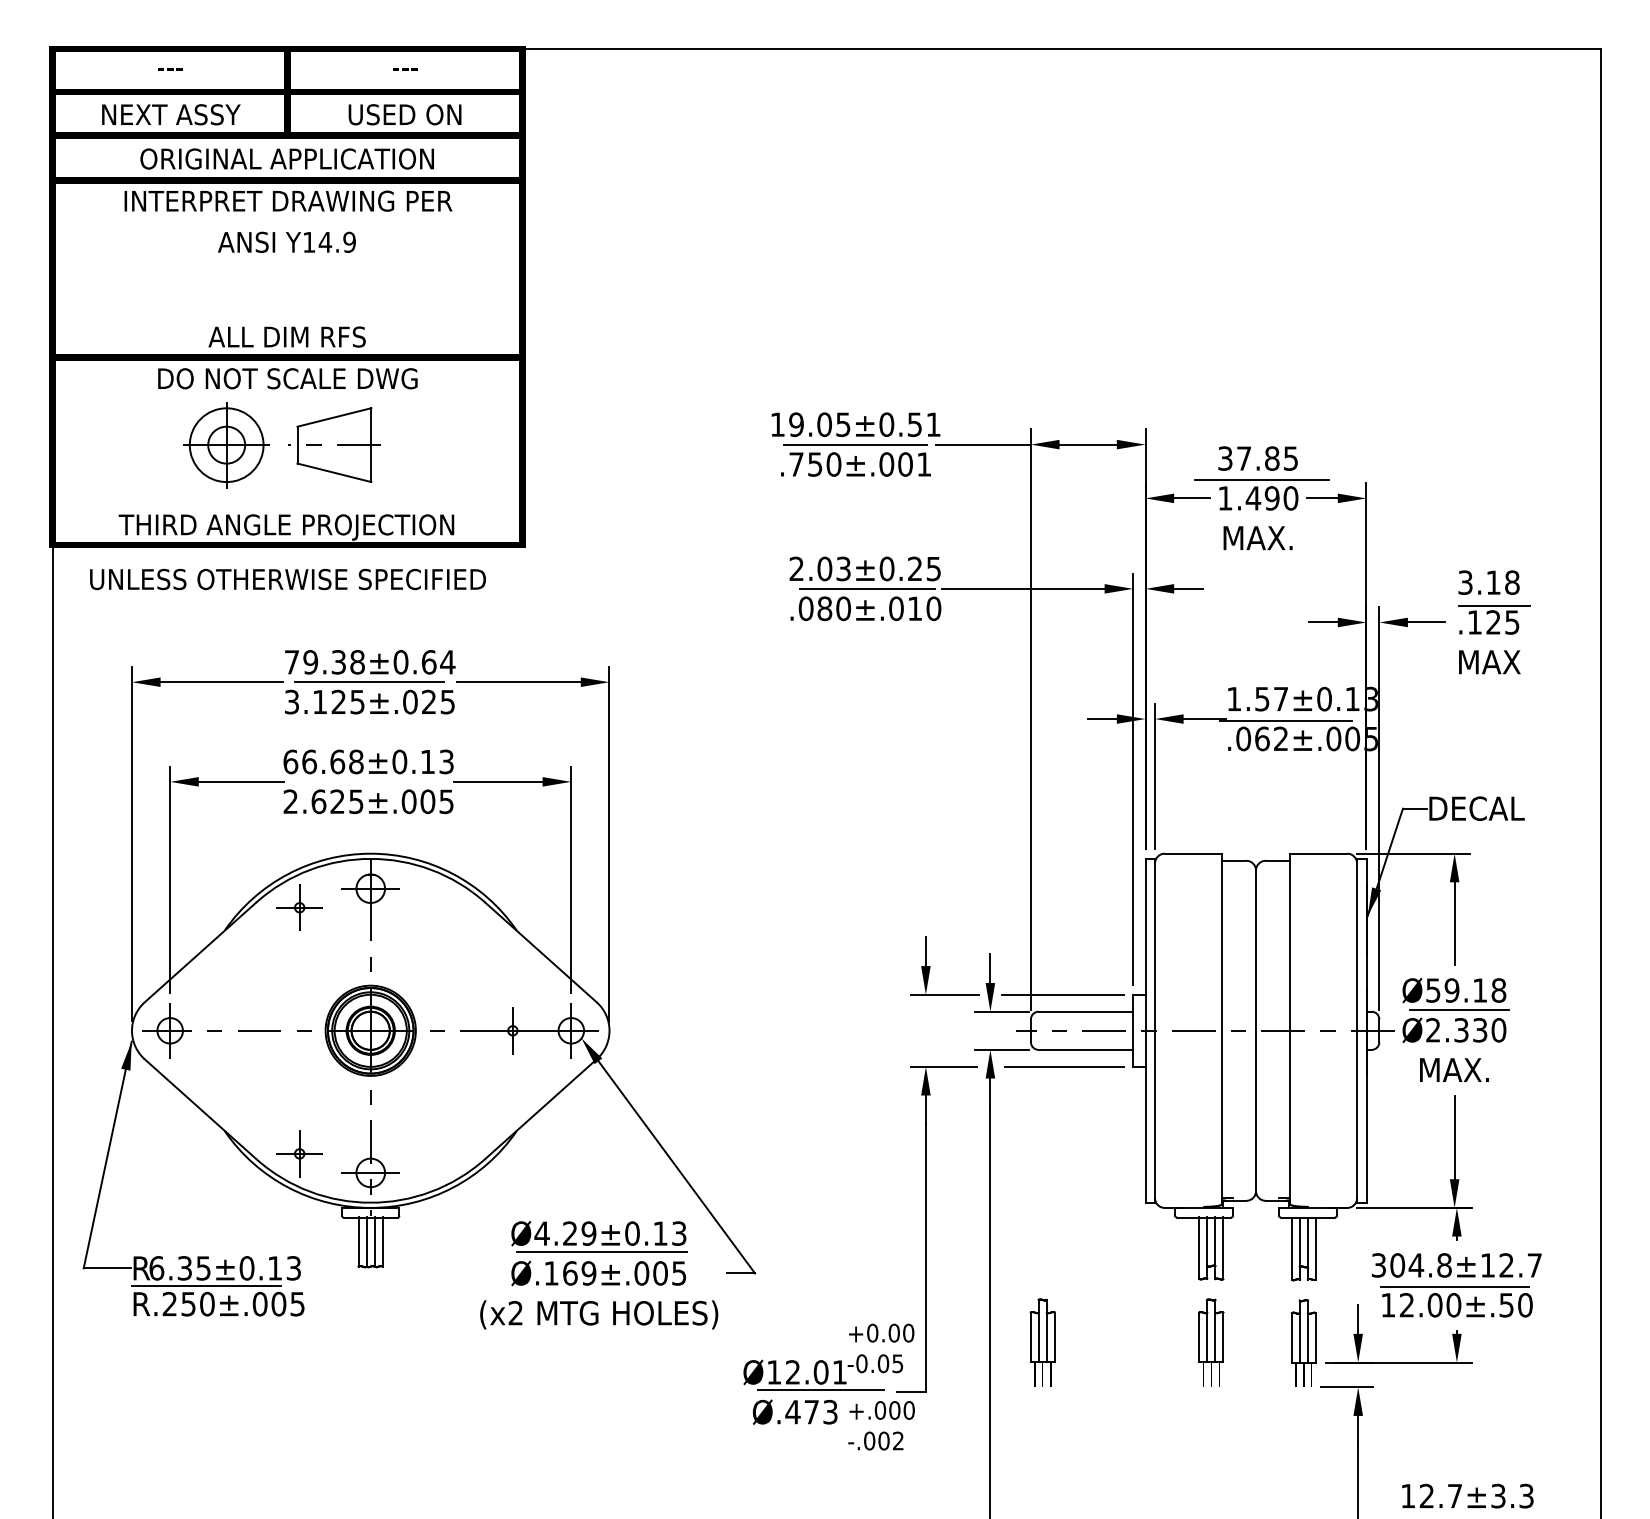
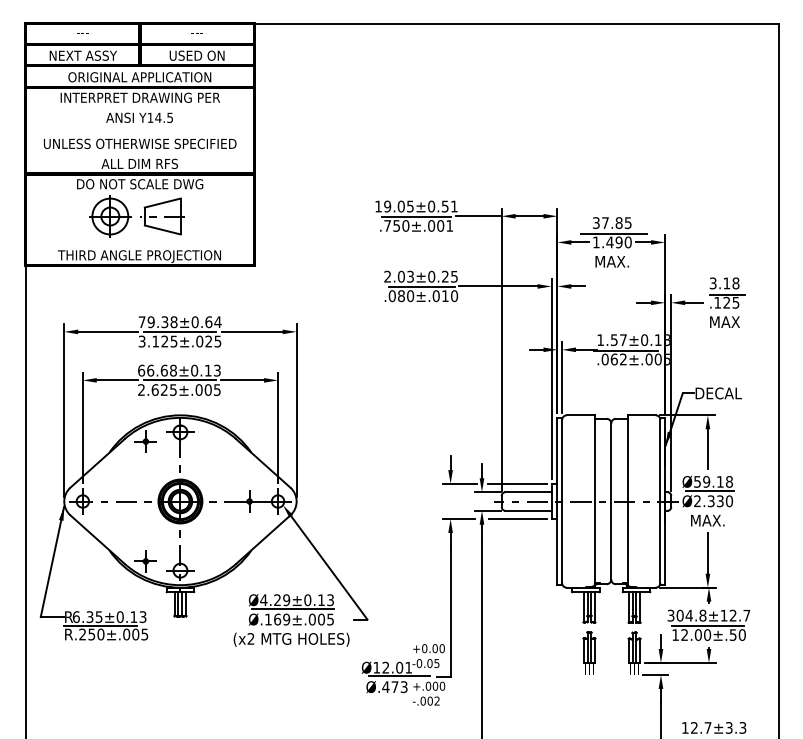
text: (350, 241) -> (170, 117), Y14.9 -> Y14.5
text: (286, 578) -> (139, 143), moved
line: (368, 782) -> (179, 380), added
part: (1042, 1341) -> (507, 652), removed

